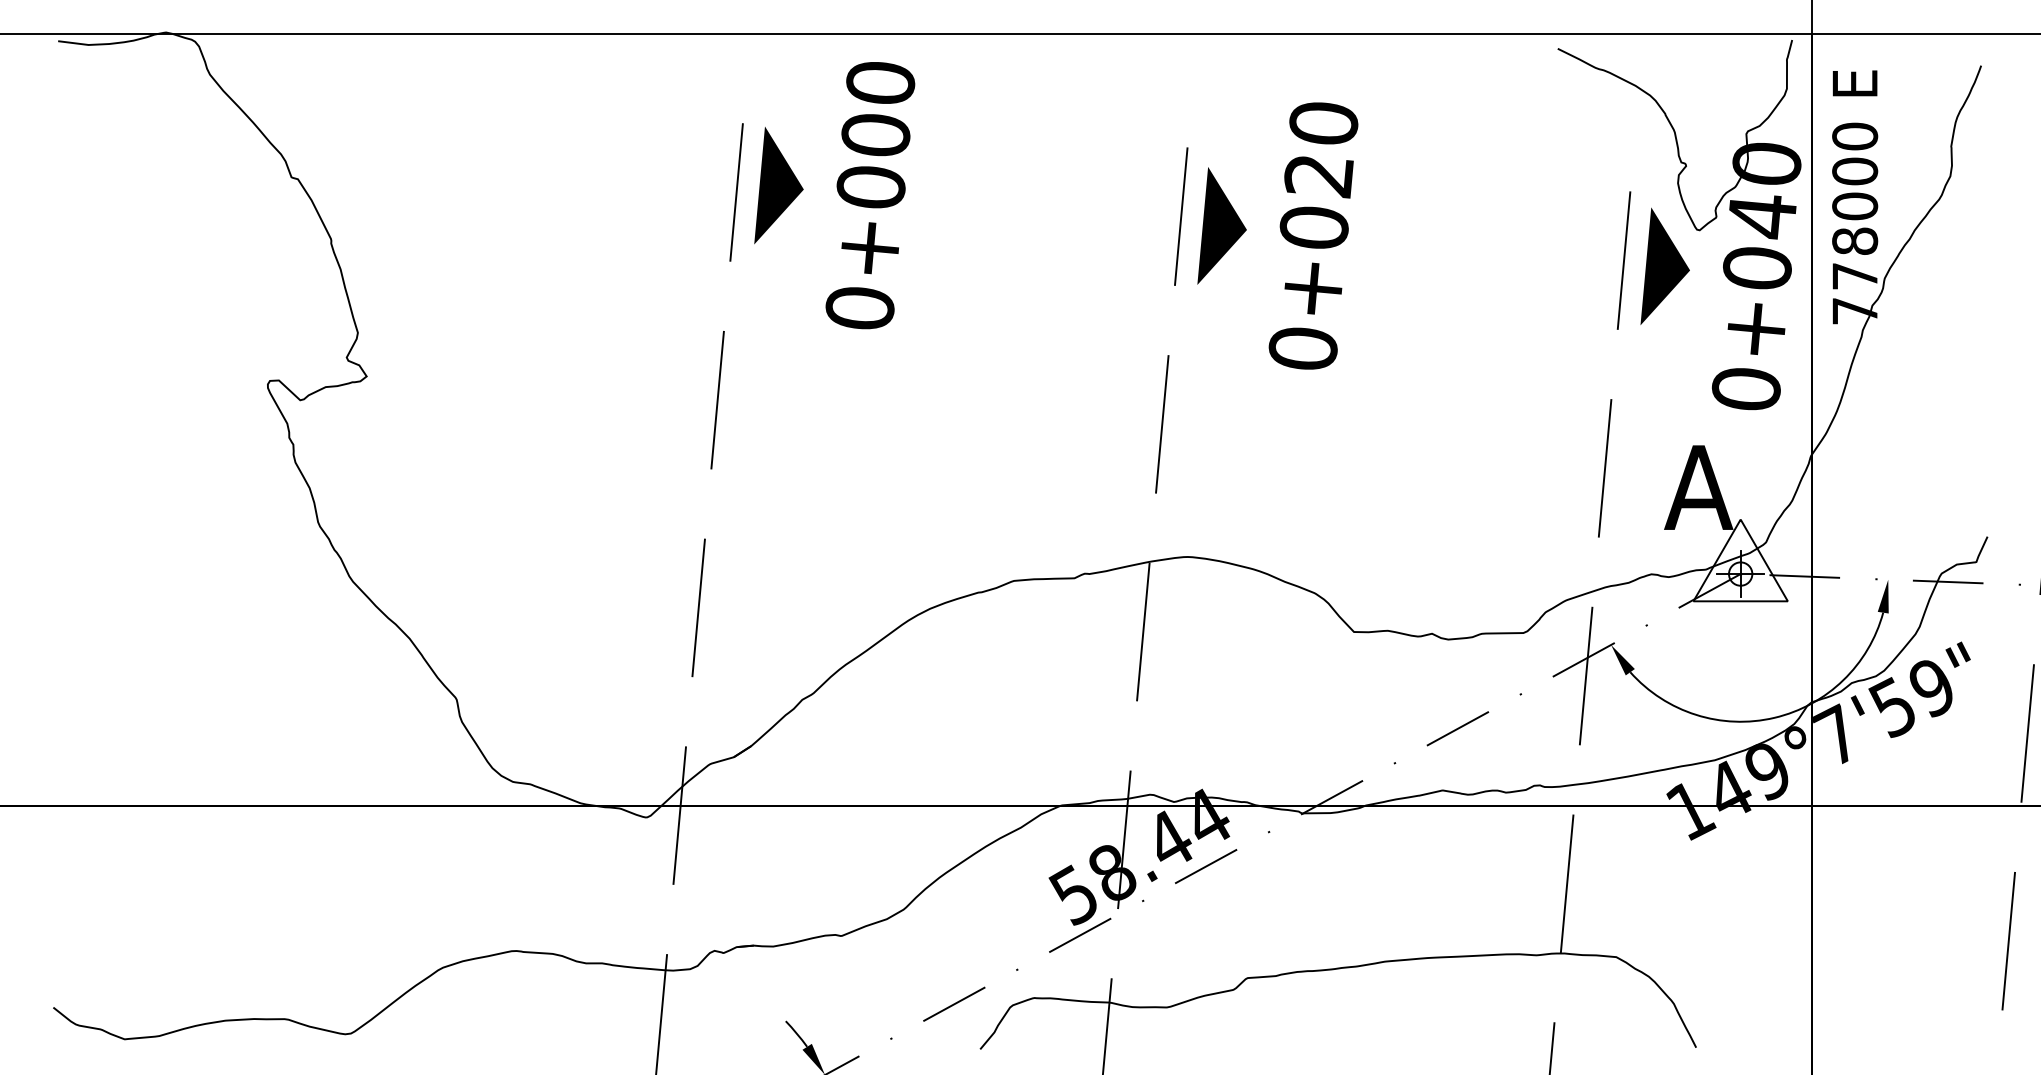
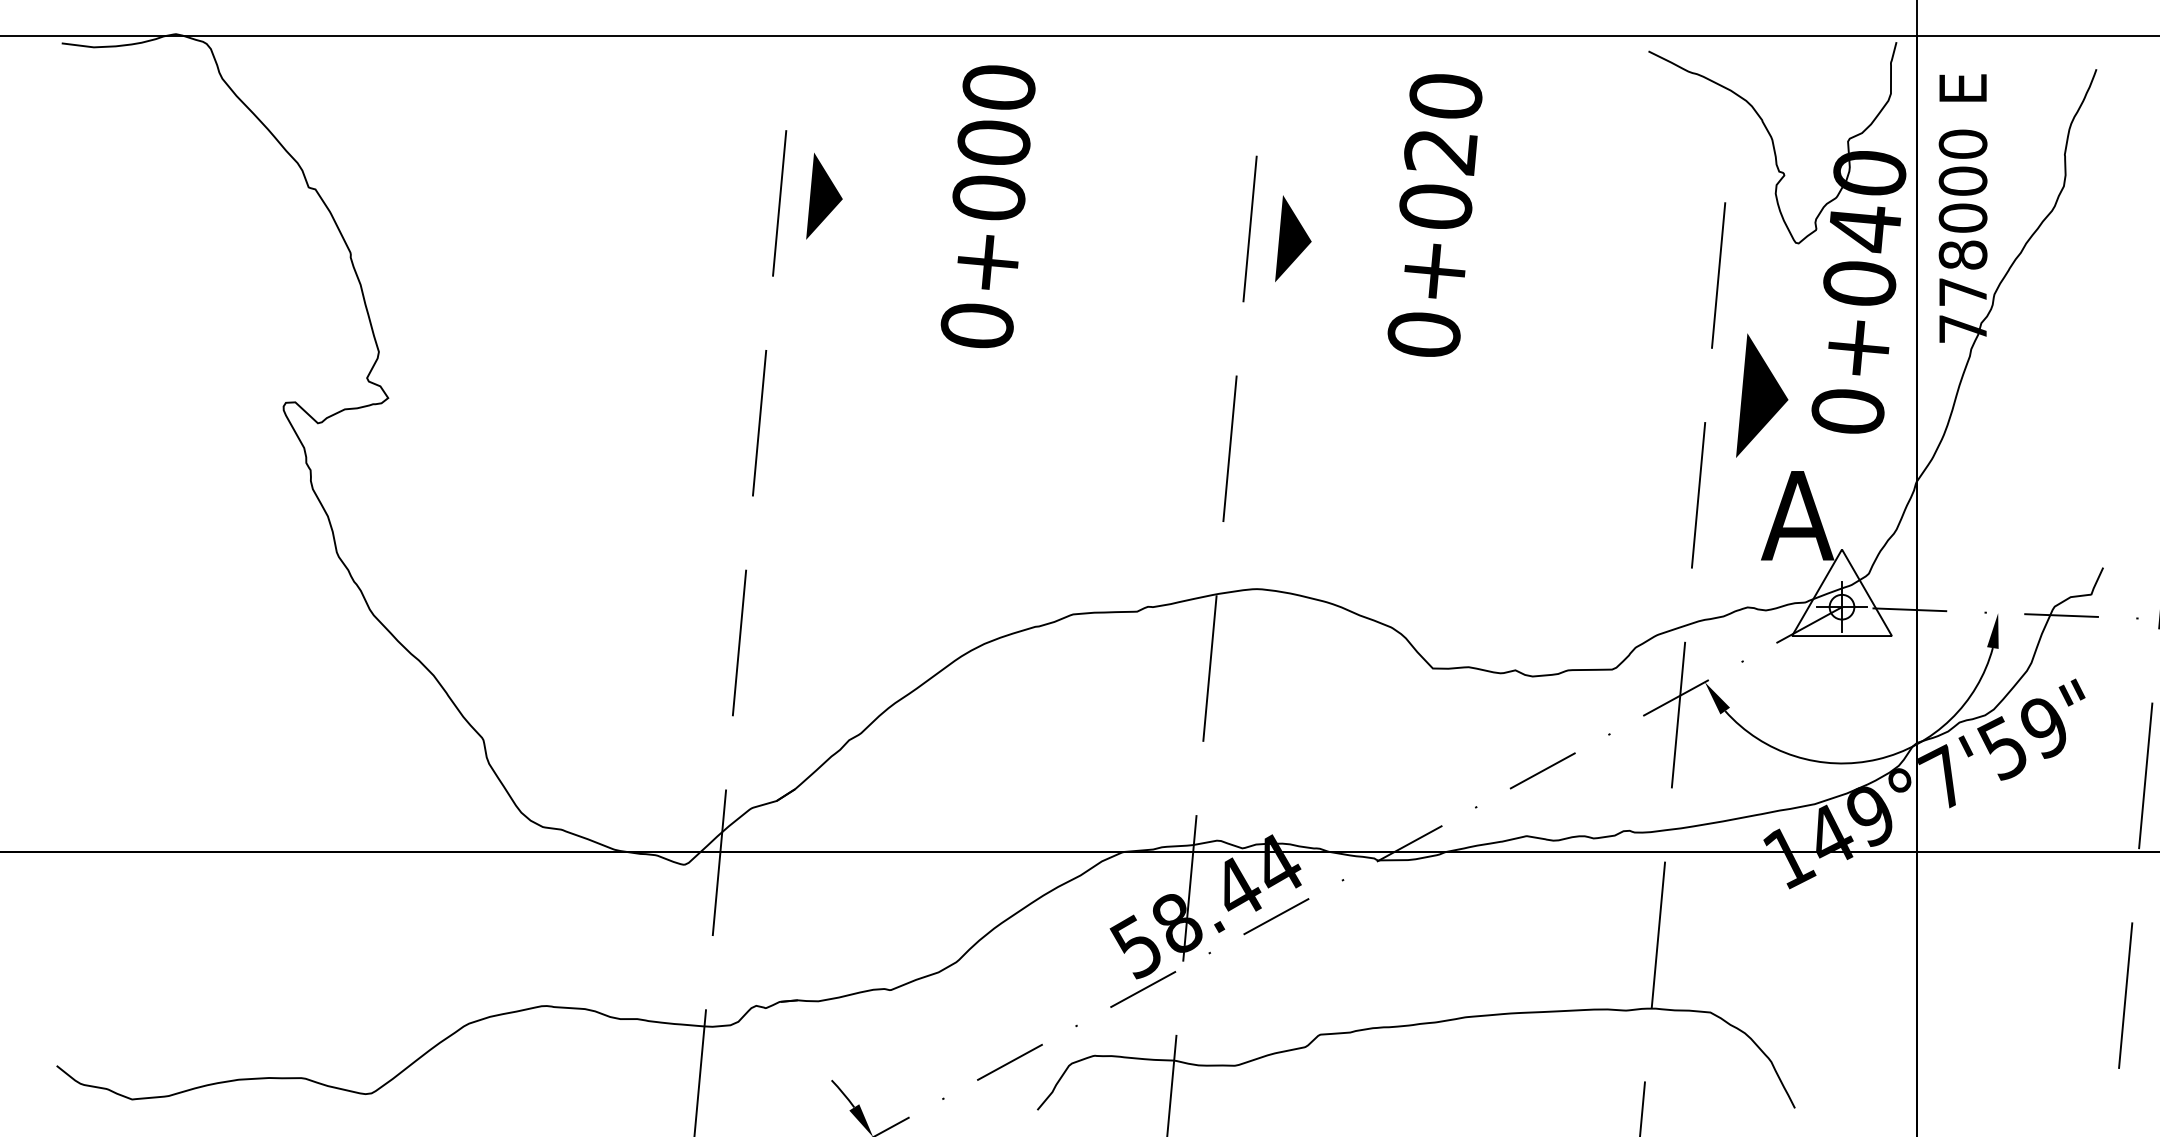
part: (779, 185) -> (824, 196), size x0.7
text: (869, 195) -> (987, 206), moved
part: (1222, 225) -> (1293, 238), size x0.7
text: (1313, 236) -> (1434, 215), moved
part: (1665, 266) -> (1762, 395), moved

